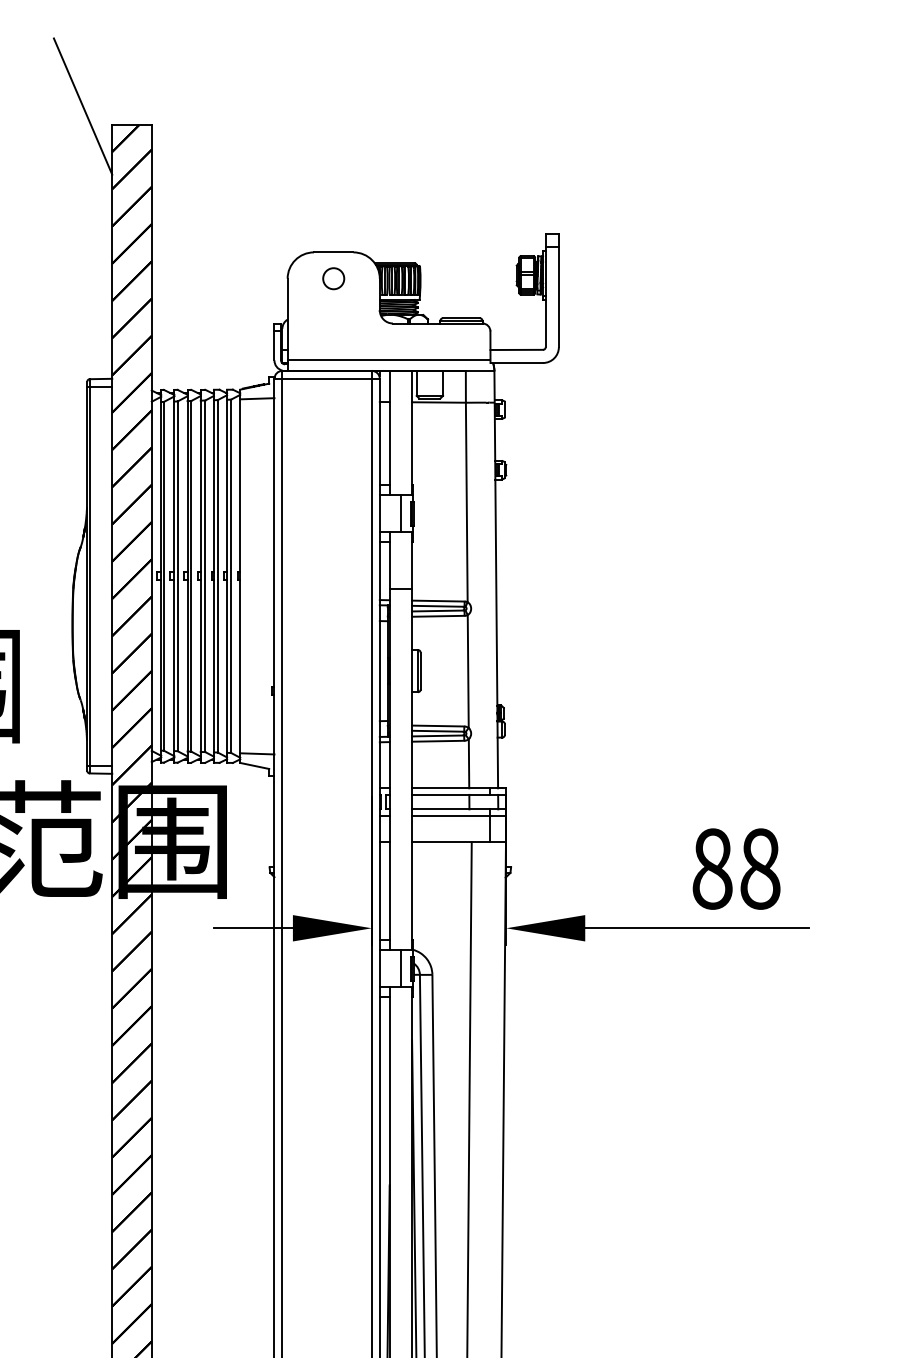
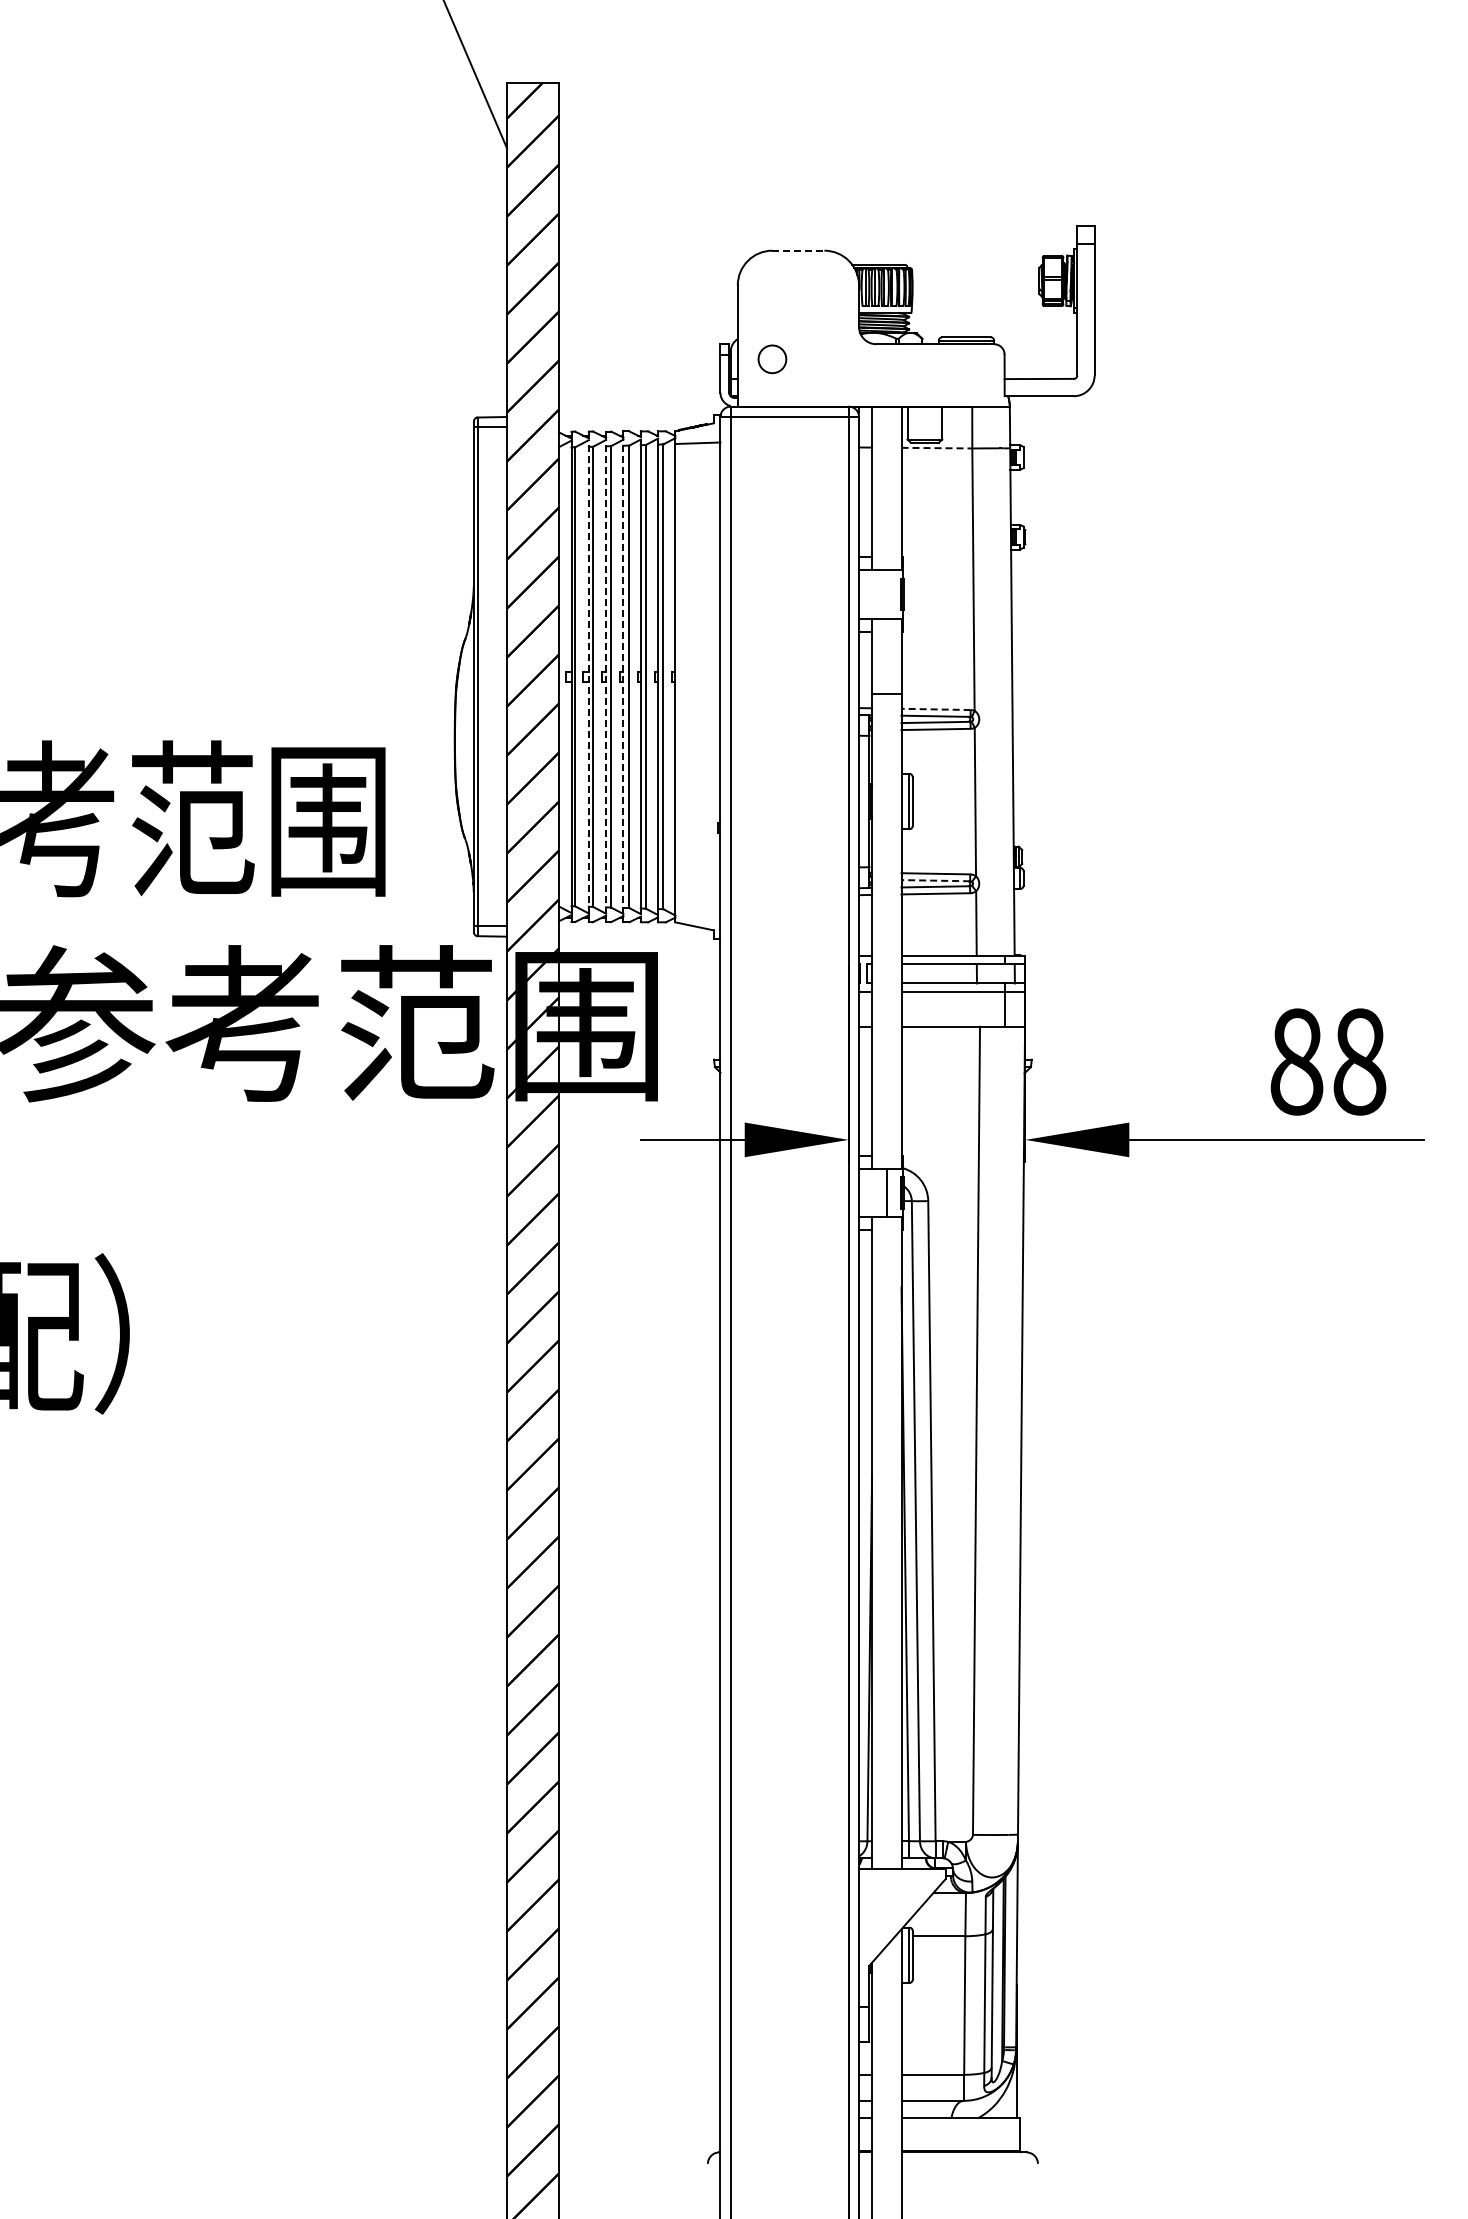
line: (333, 252) -> (798, 250), solid -> dashed
circle: (333, 278) -> (772, 359), moved
line: (388, 360) -> (870, 392), removed
line: (439, 402) -> (937, 448), solid -> dashed
line: (400, 513) -> (886, 594), removed
line: (174, 576) -> (588, 676), solid -> dashed
line: (187, 576) -> (606, 676), solid -> dashed
line: (200, 576) -> (623, 676), solid -> dashed
line: (438, 601) -> (936, 709), solid -> dashed
line: (437, 731) -> (935, 880), solid -> dashed
line: (257, 753) -> (697, 910), removed

